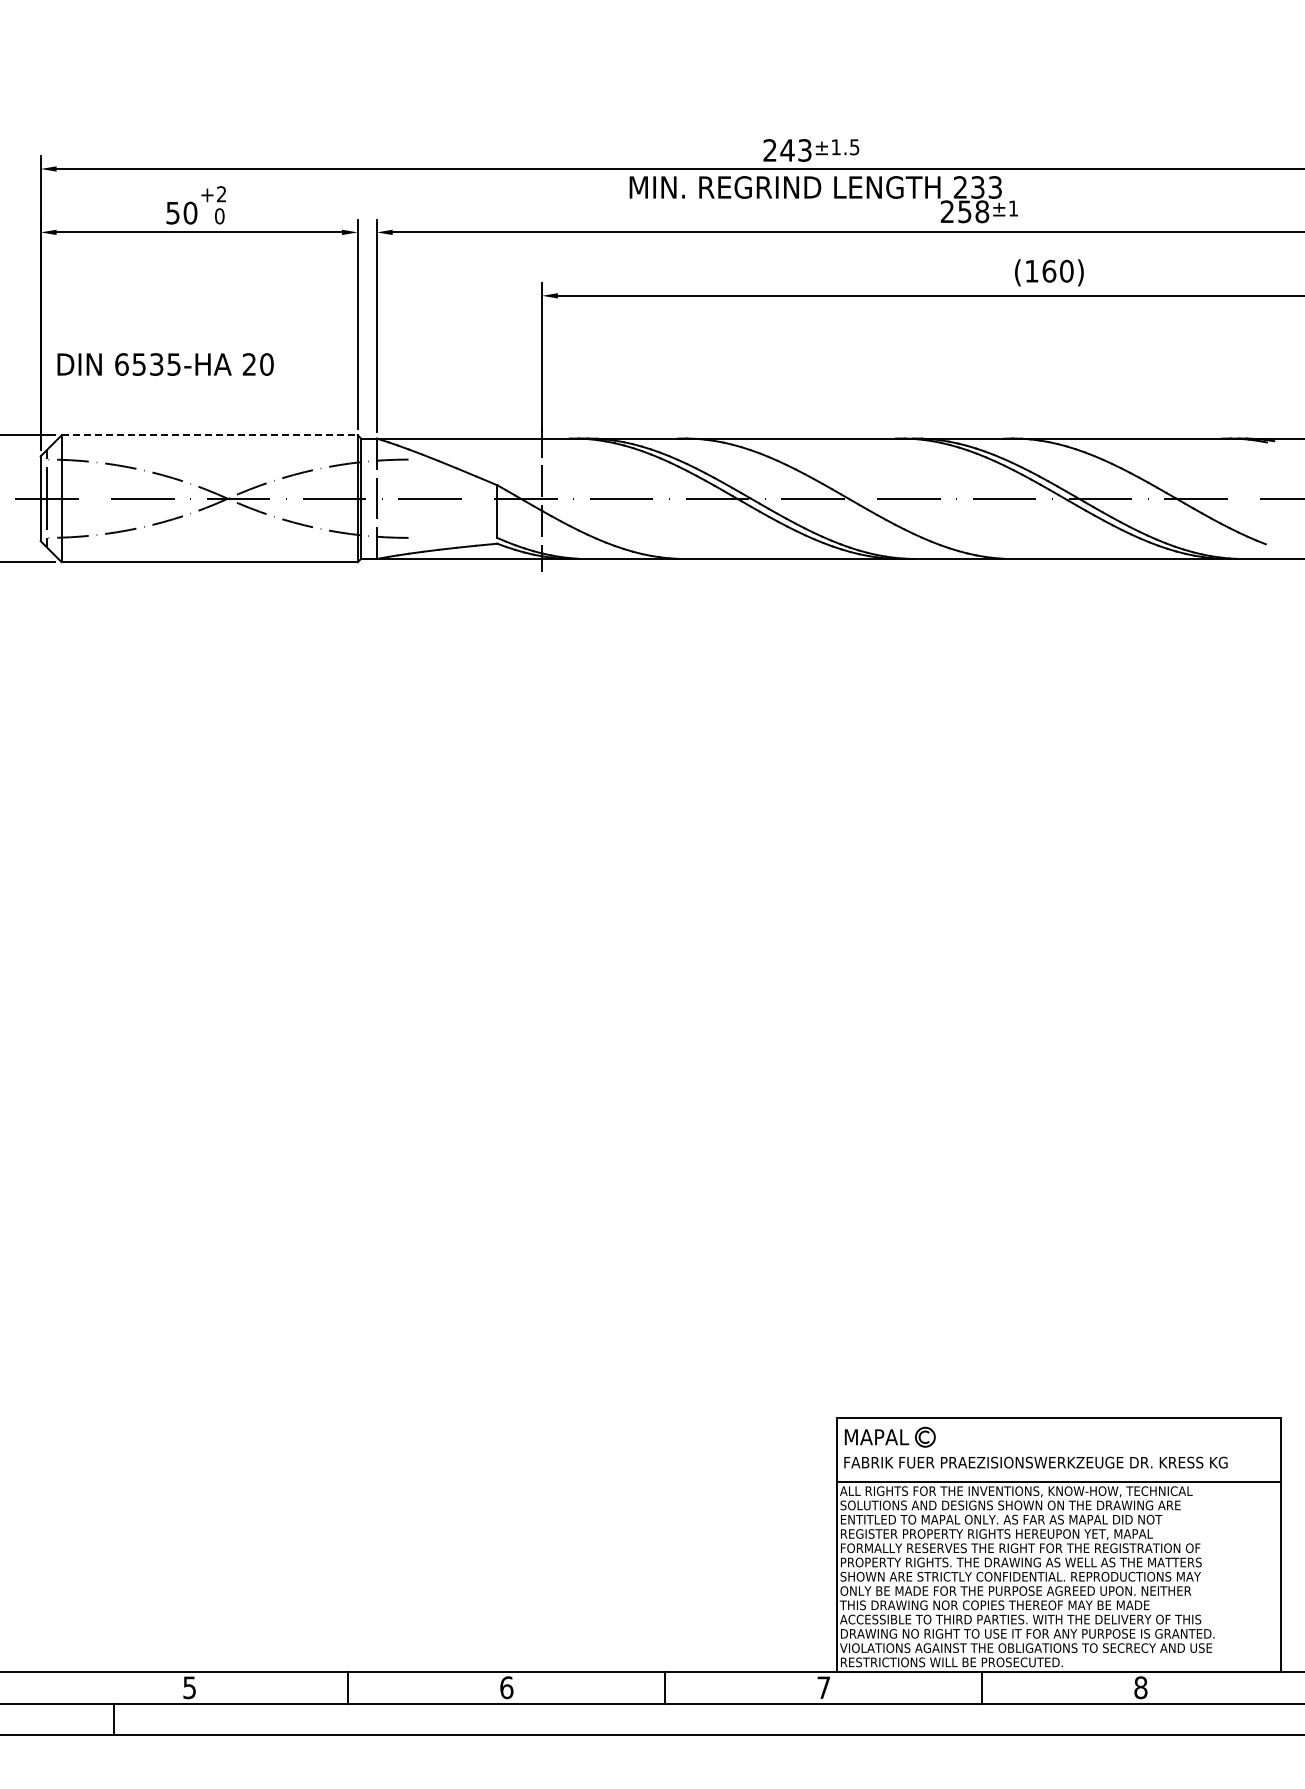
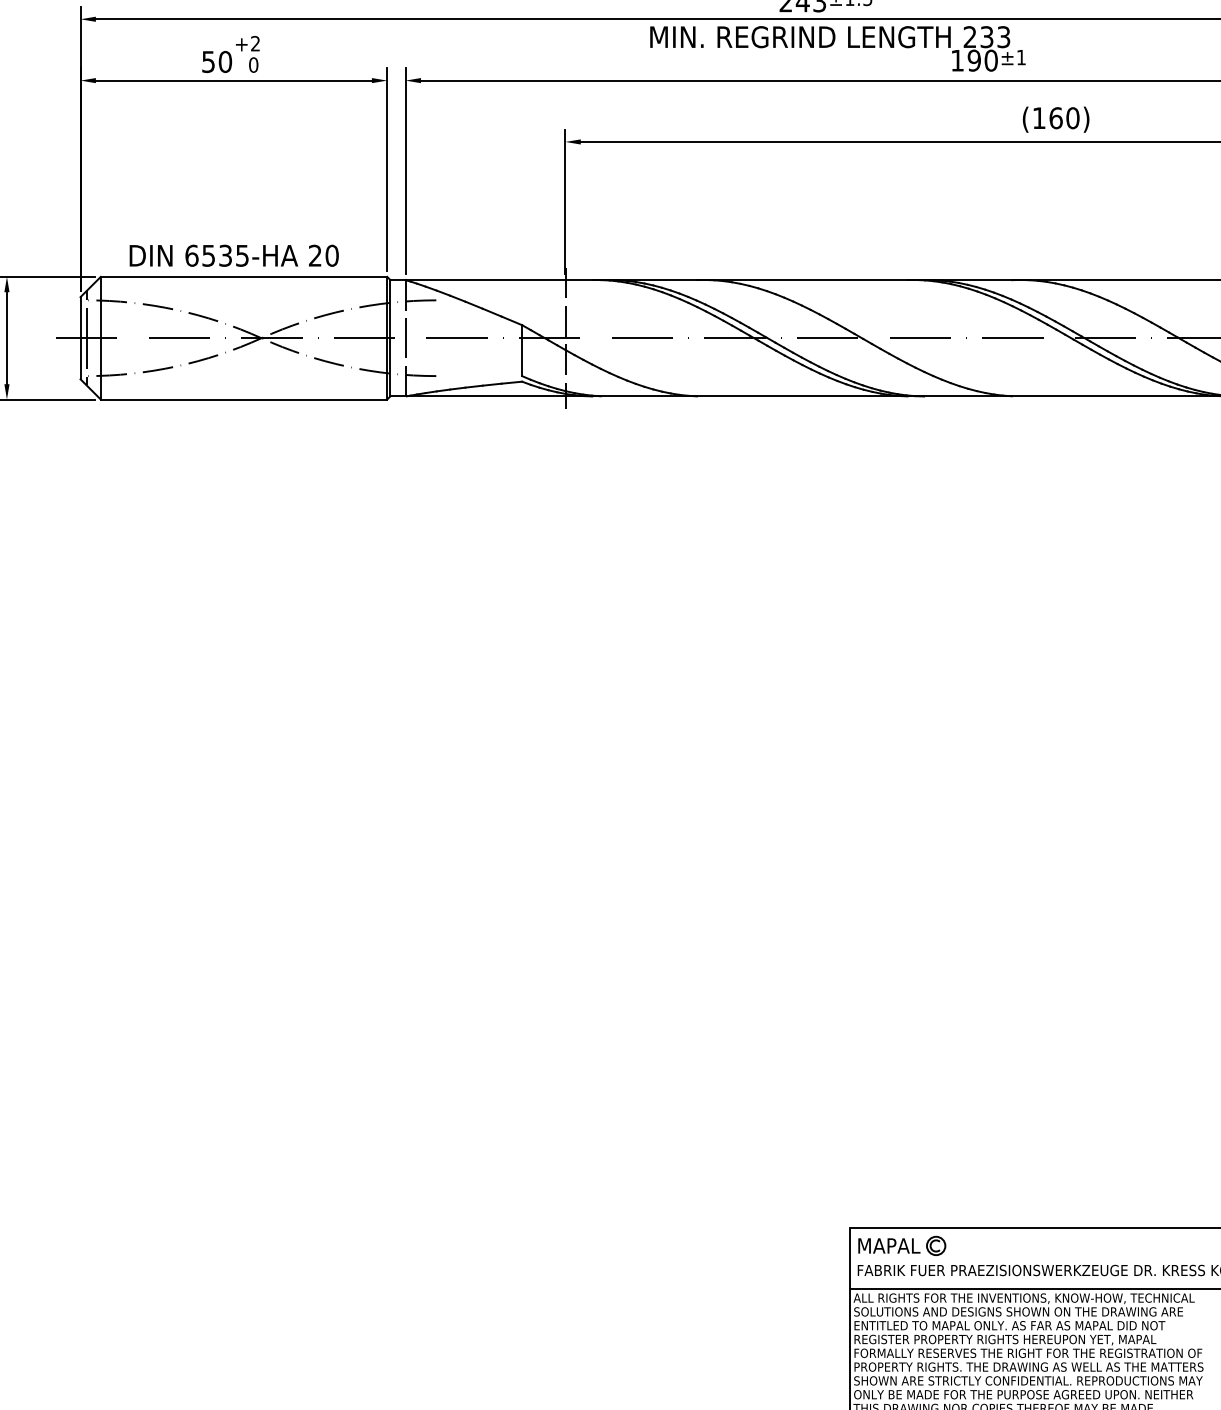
text: (964, 211) -> (974, 60), 258 -> 190
text: (165, 364) -> (234, 255), moved
line: (210, 435) -> (244, 277), dashed -> solid

